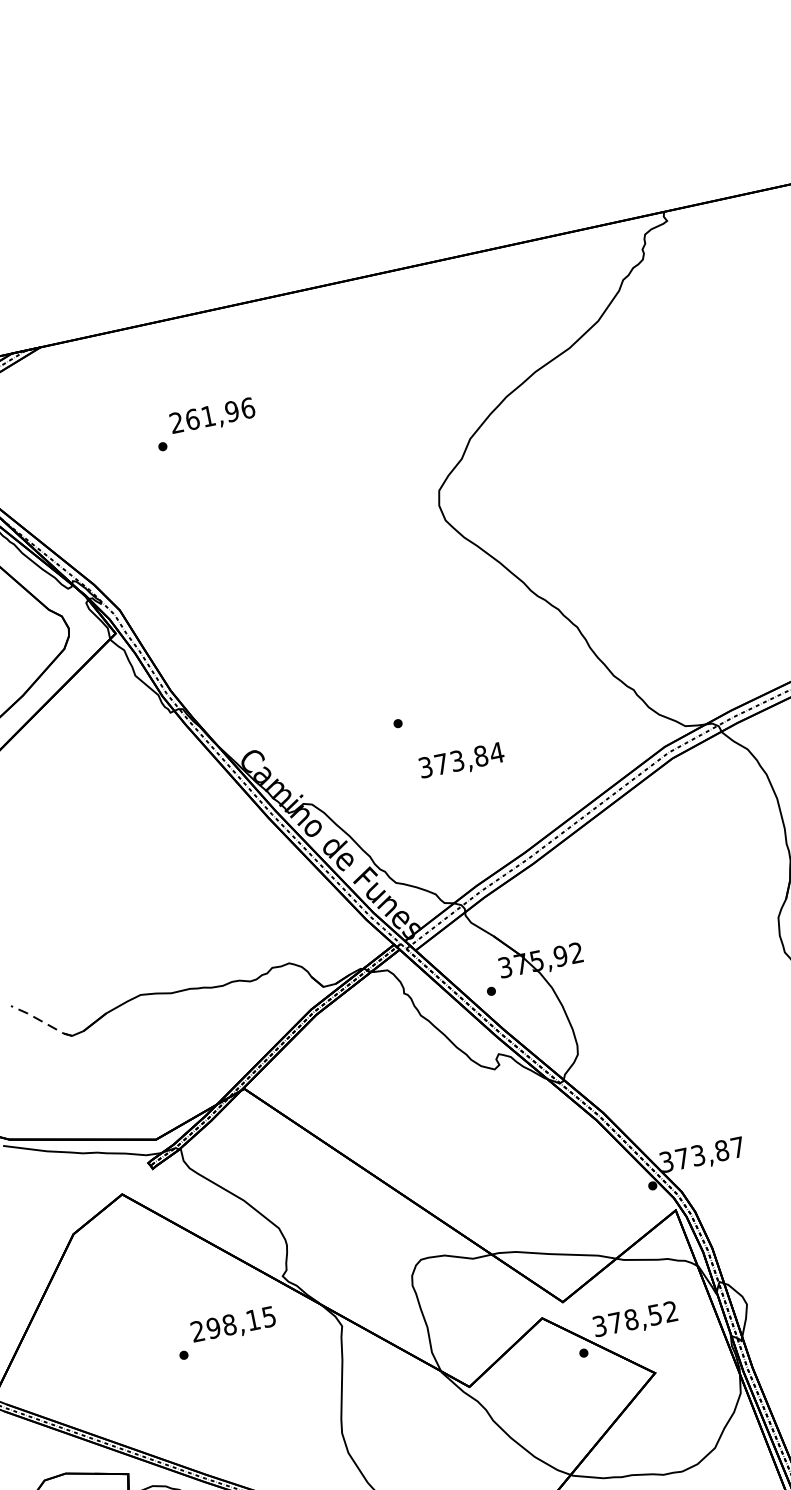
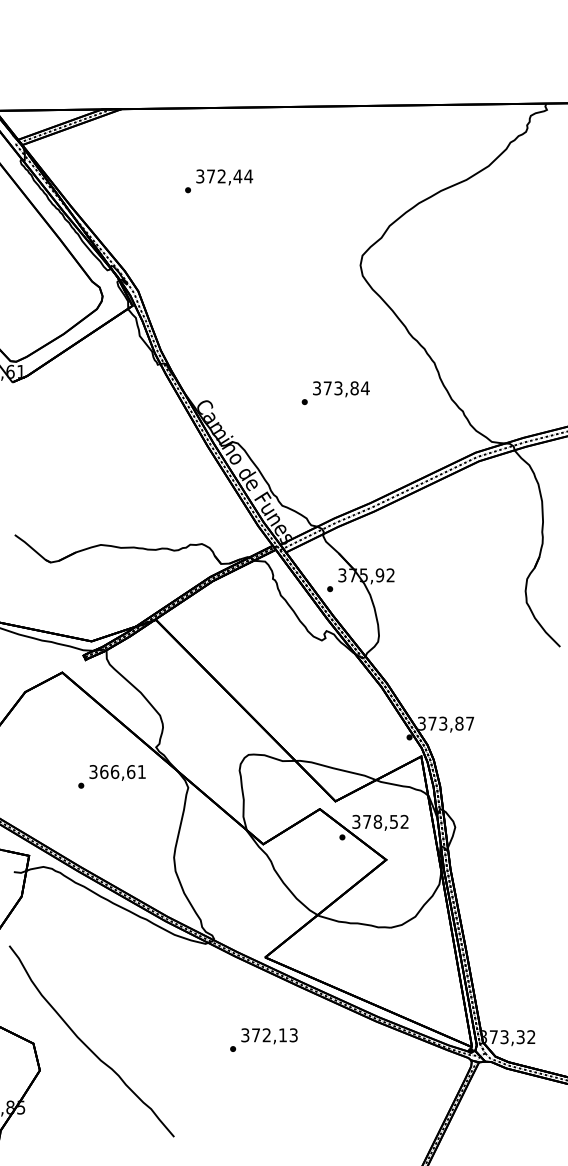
text: (212, 415) -> (224, 176), 261,96 -> 372,44
text: (462, 761) -> (341, 389), moved
line: (41, 1020) -> (32, 548), dashed -> solid
text: (233, 1324) -> (117, 772), 298,15 -> 366,61

